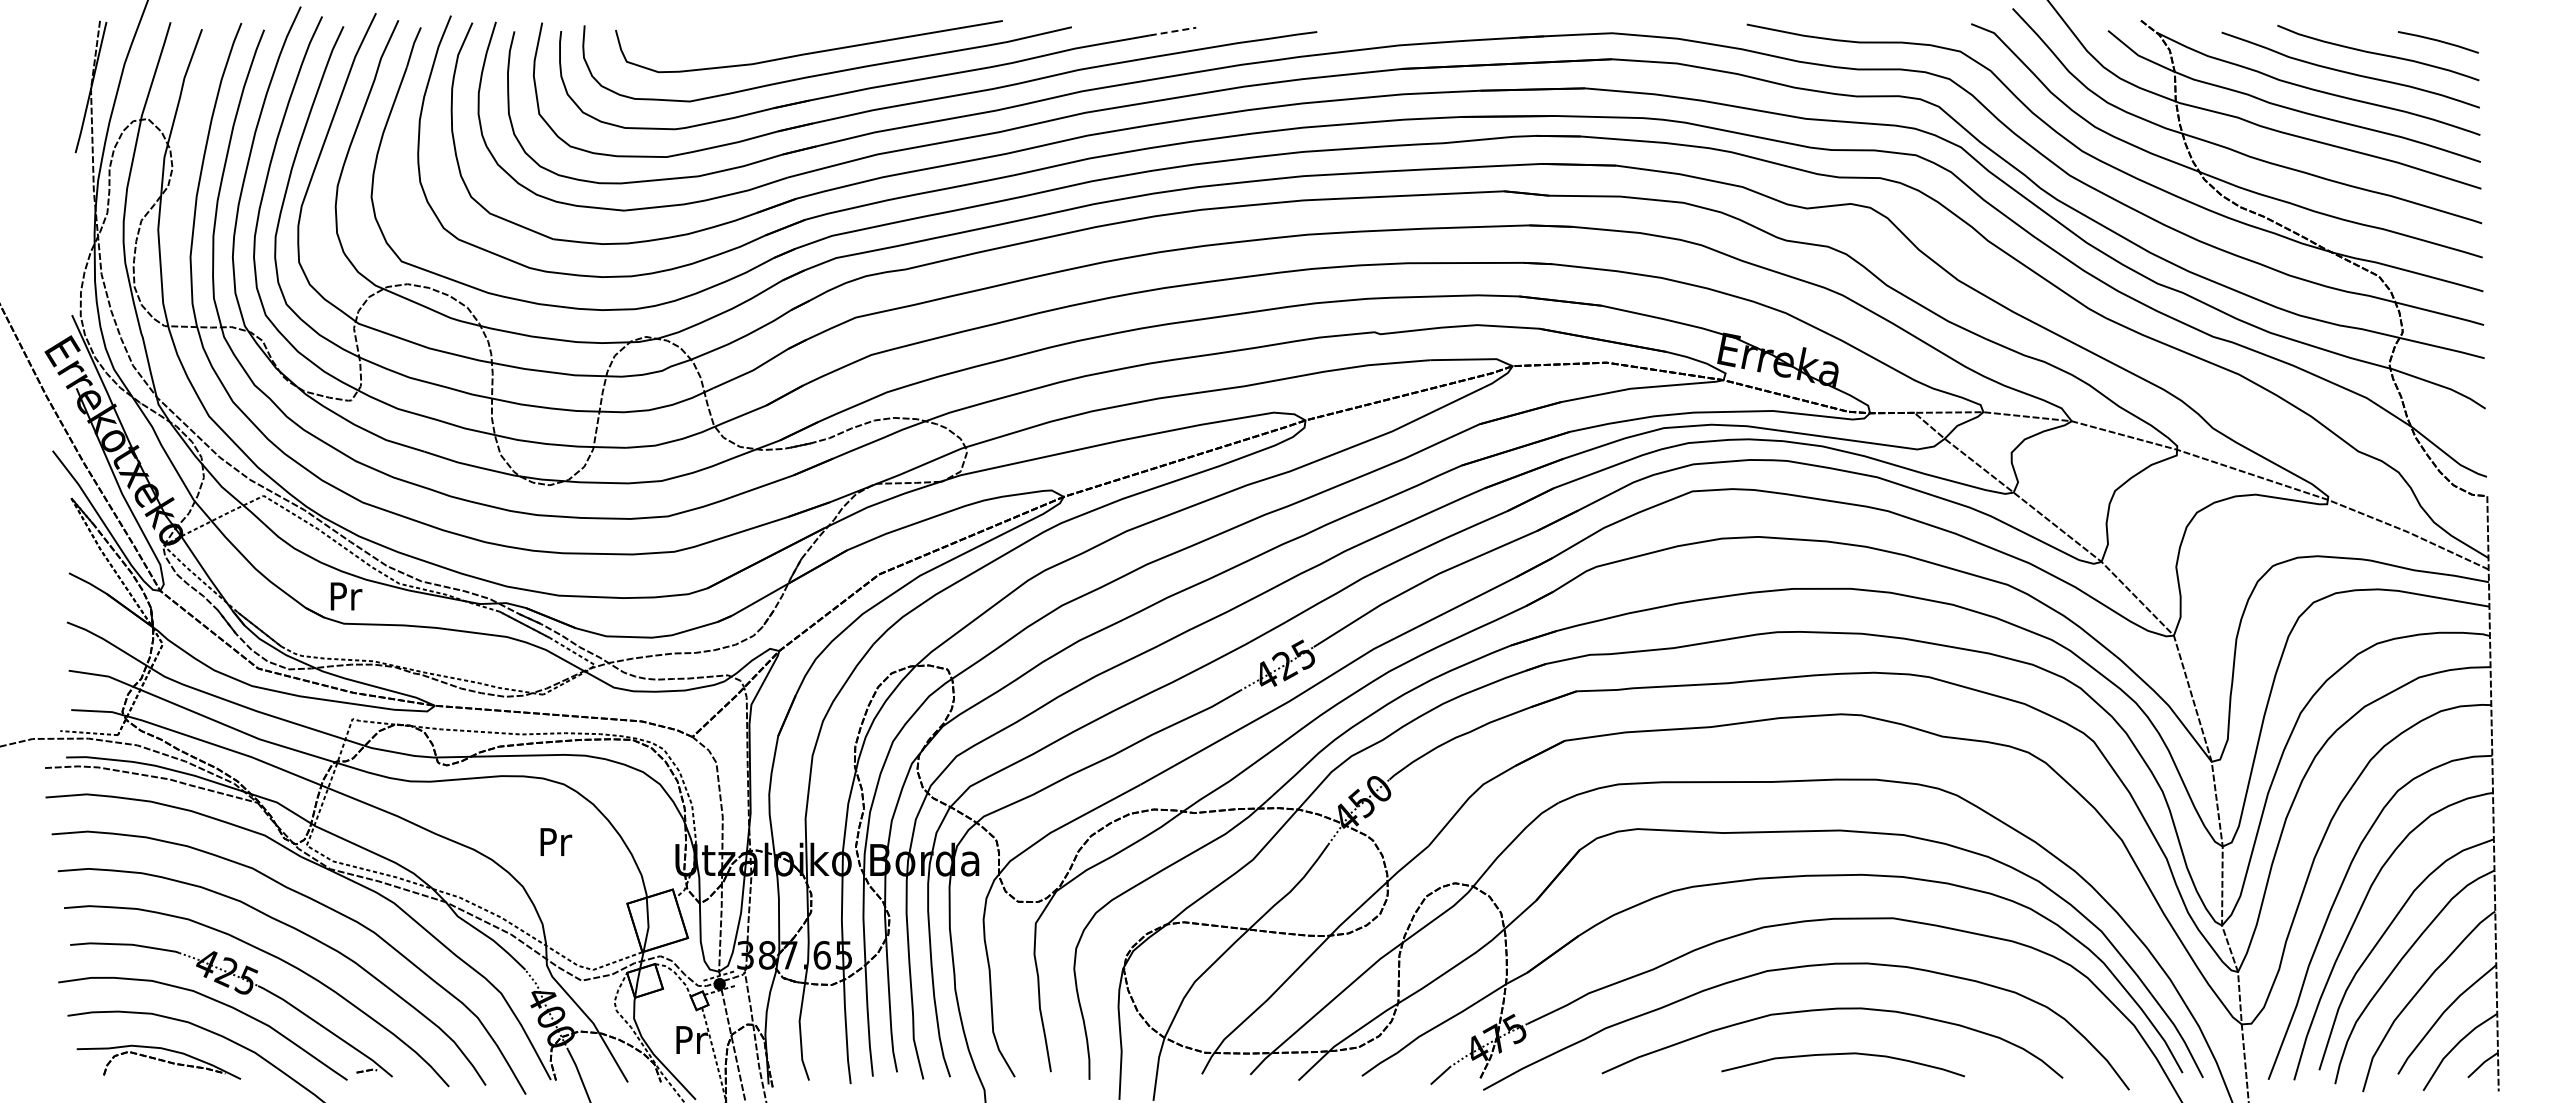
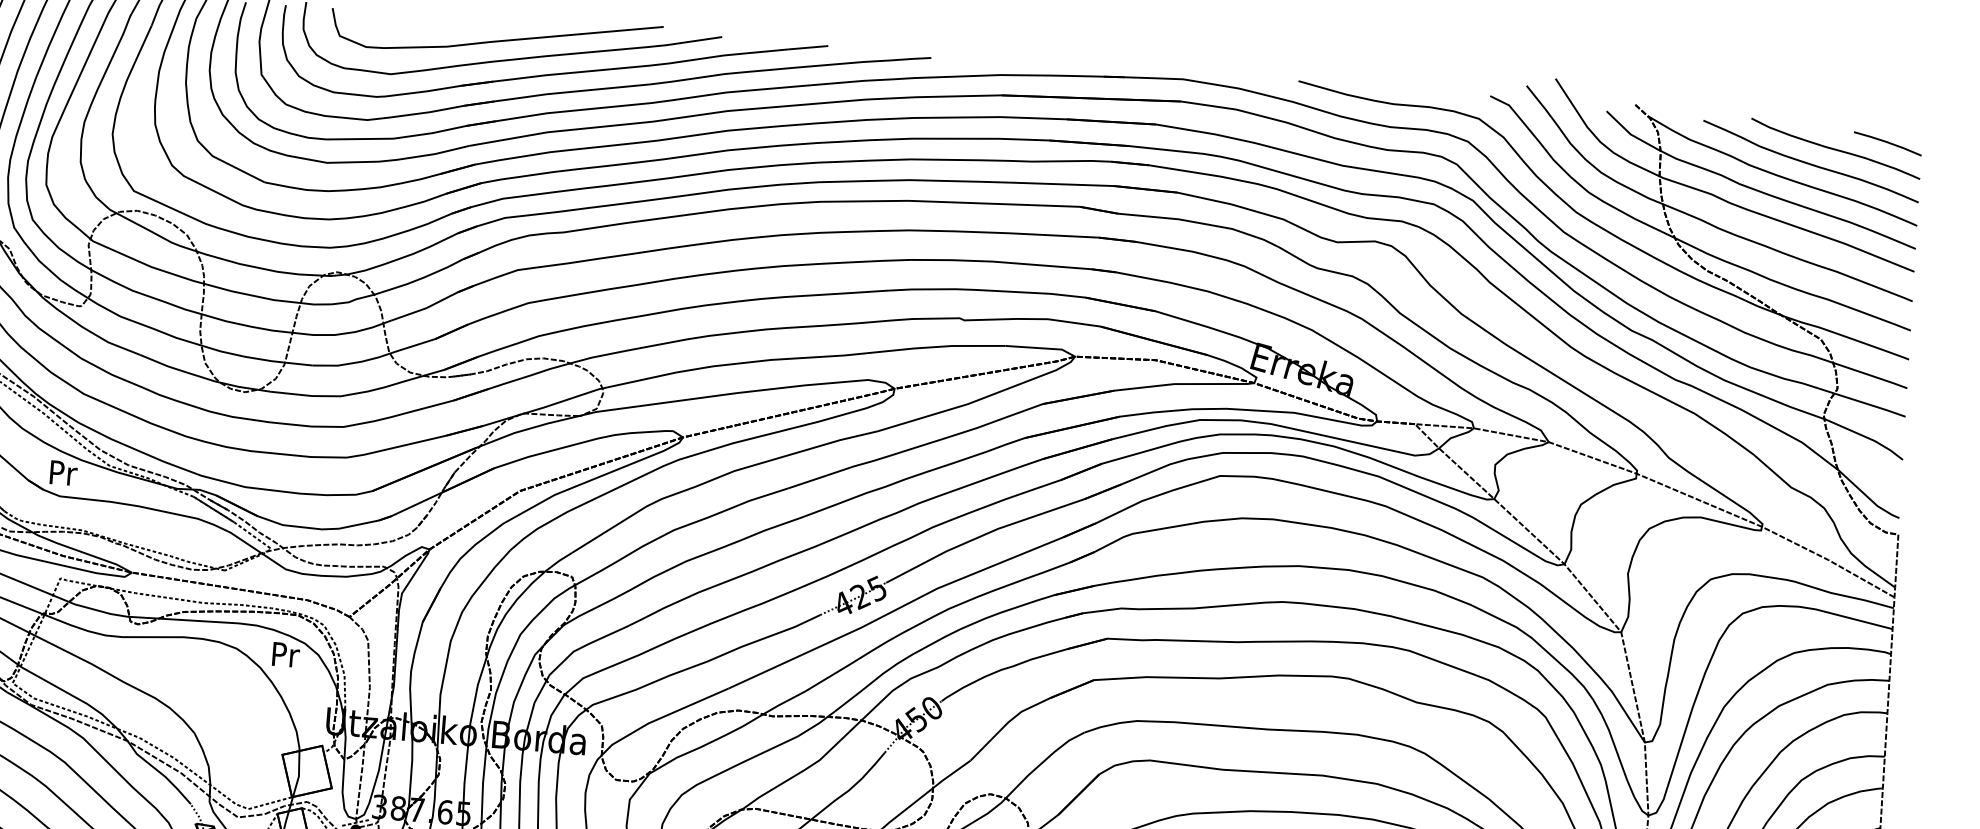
line: (1173, 31) -> (808, 47), dashed -> solid
text: (556, 841) -> (286, 654), moved

